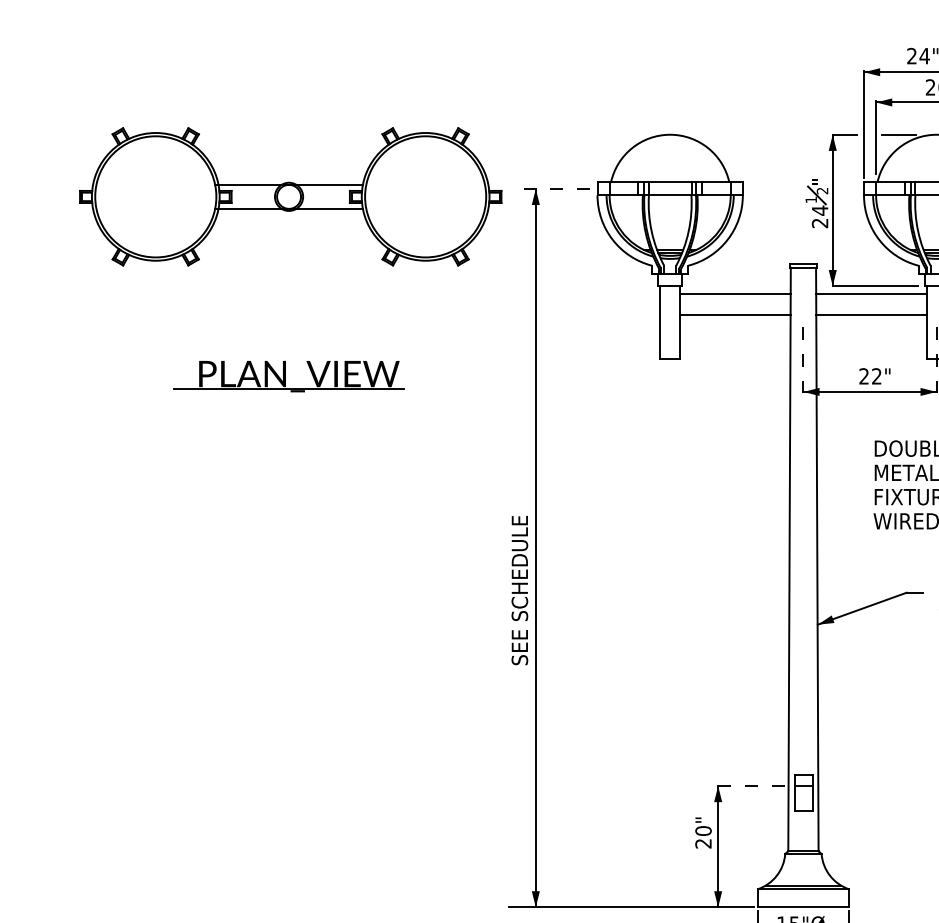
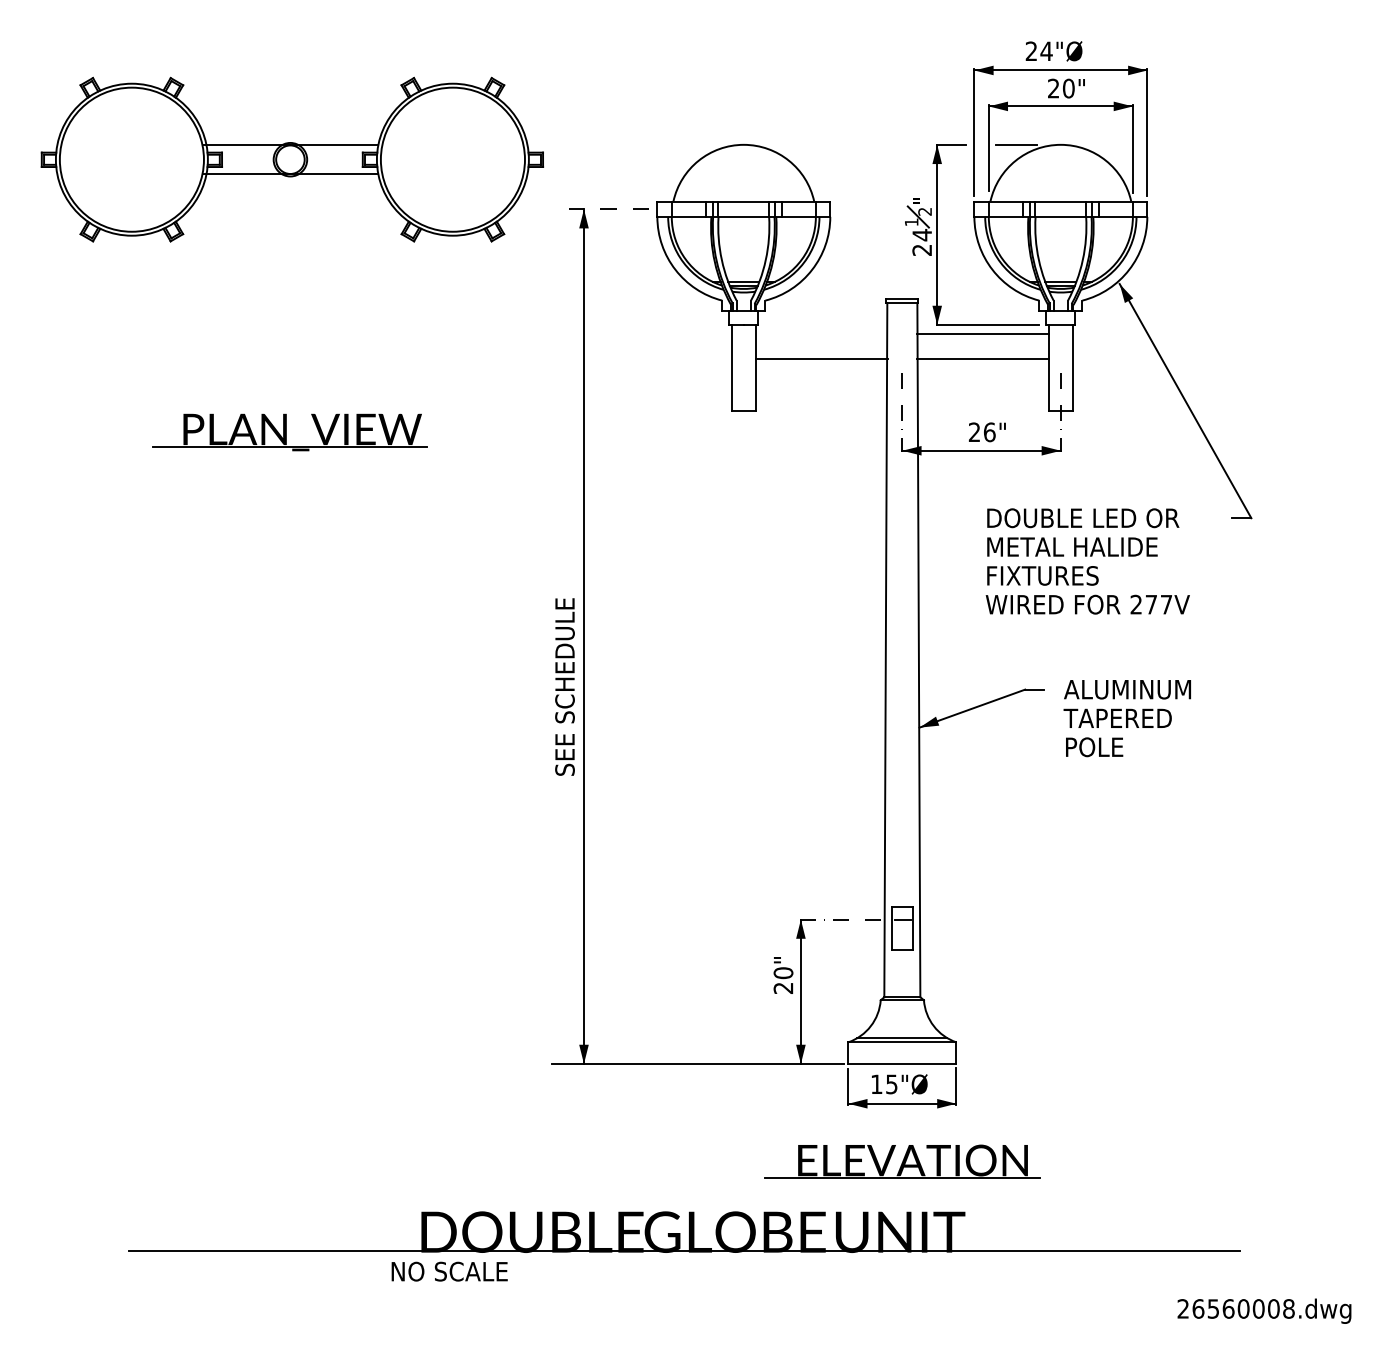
part: (290, 196) -> (292, 159), moved
line: (735, 293) -> (821, 333), removed
text: (876, 376) -> (989, 432), 22" -> 26"

